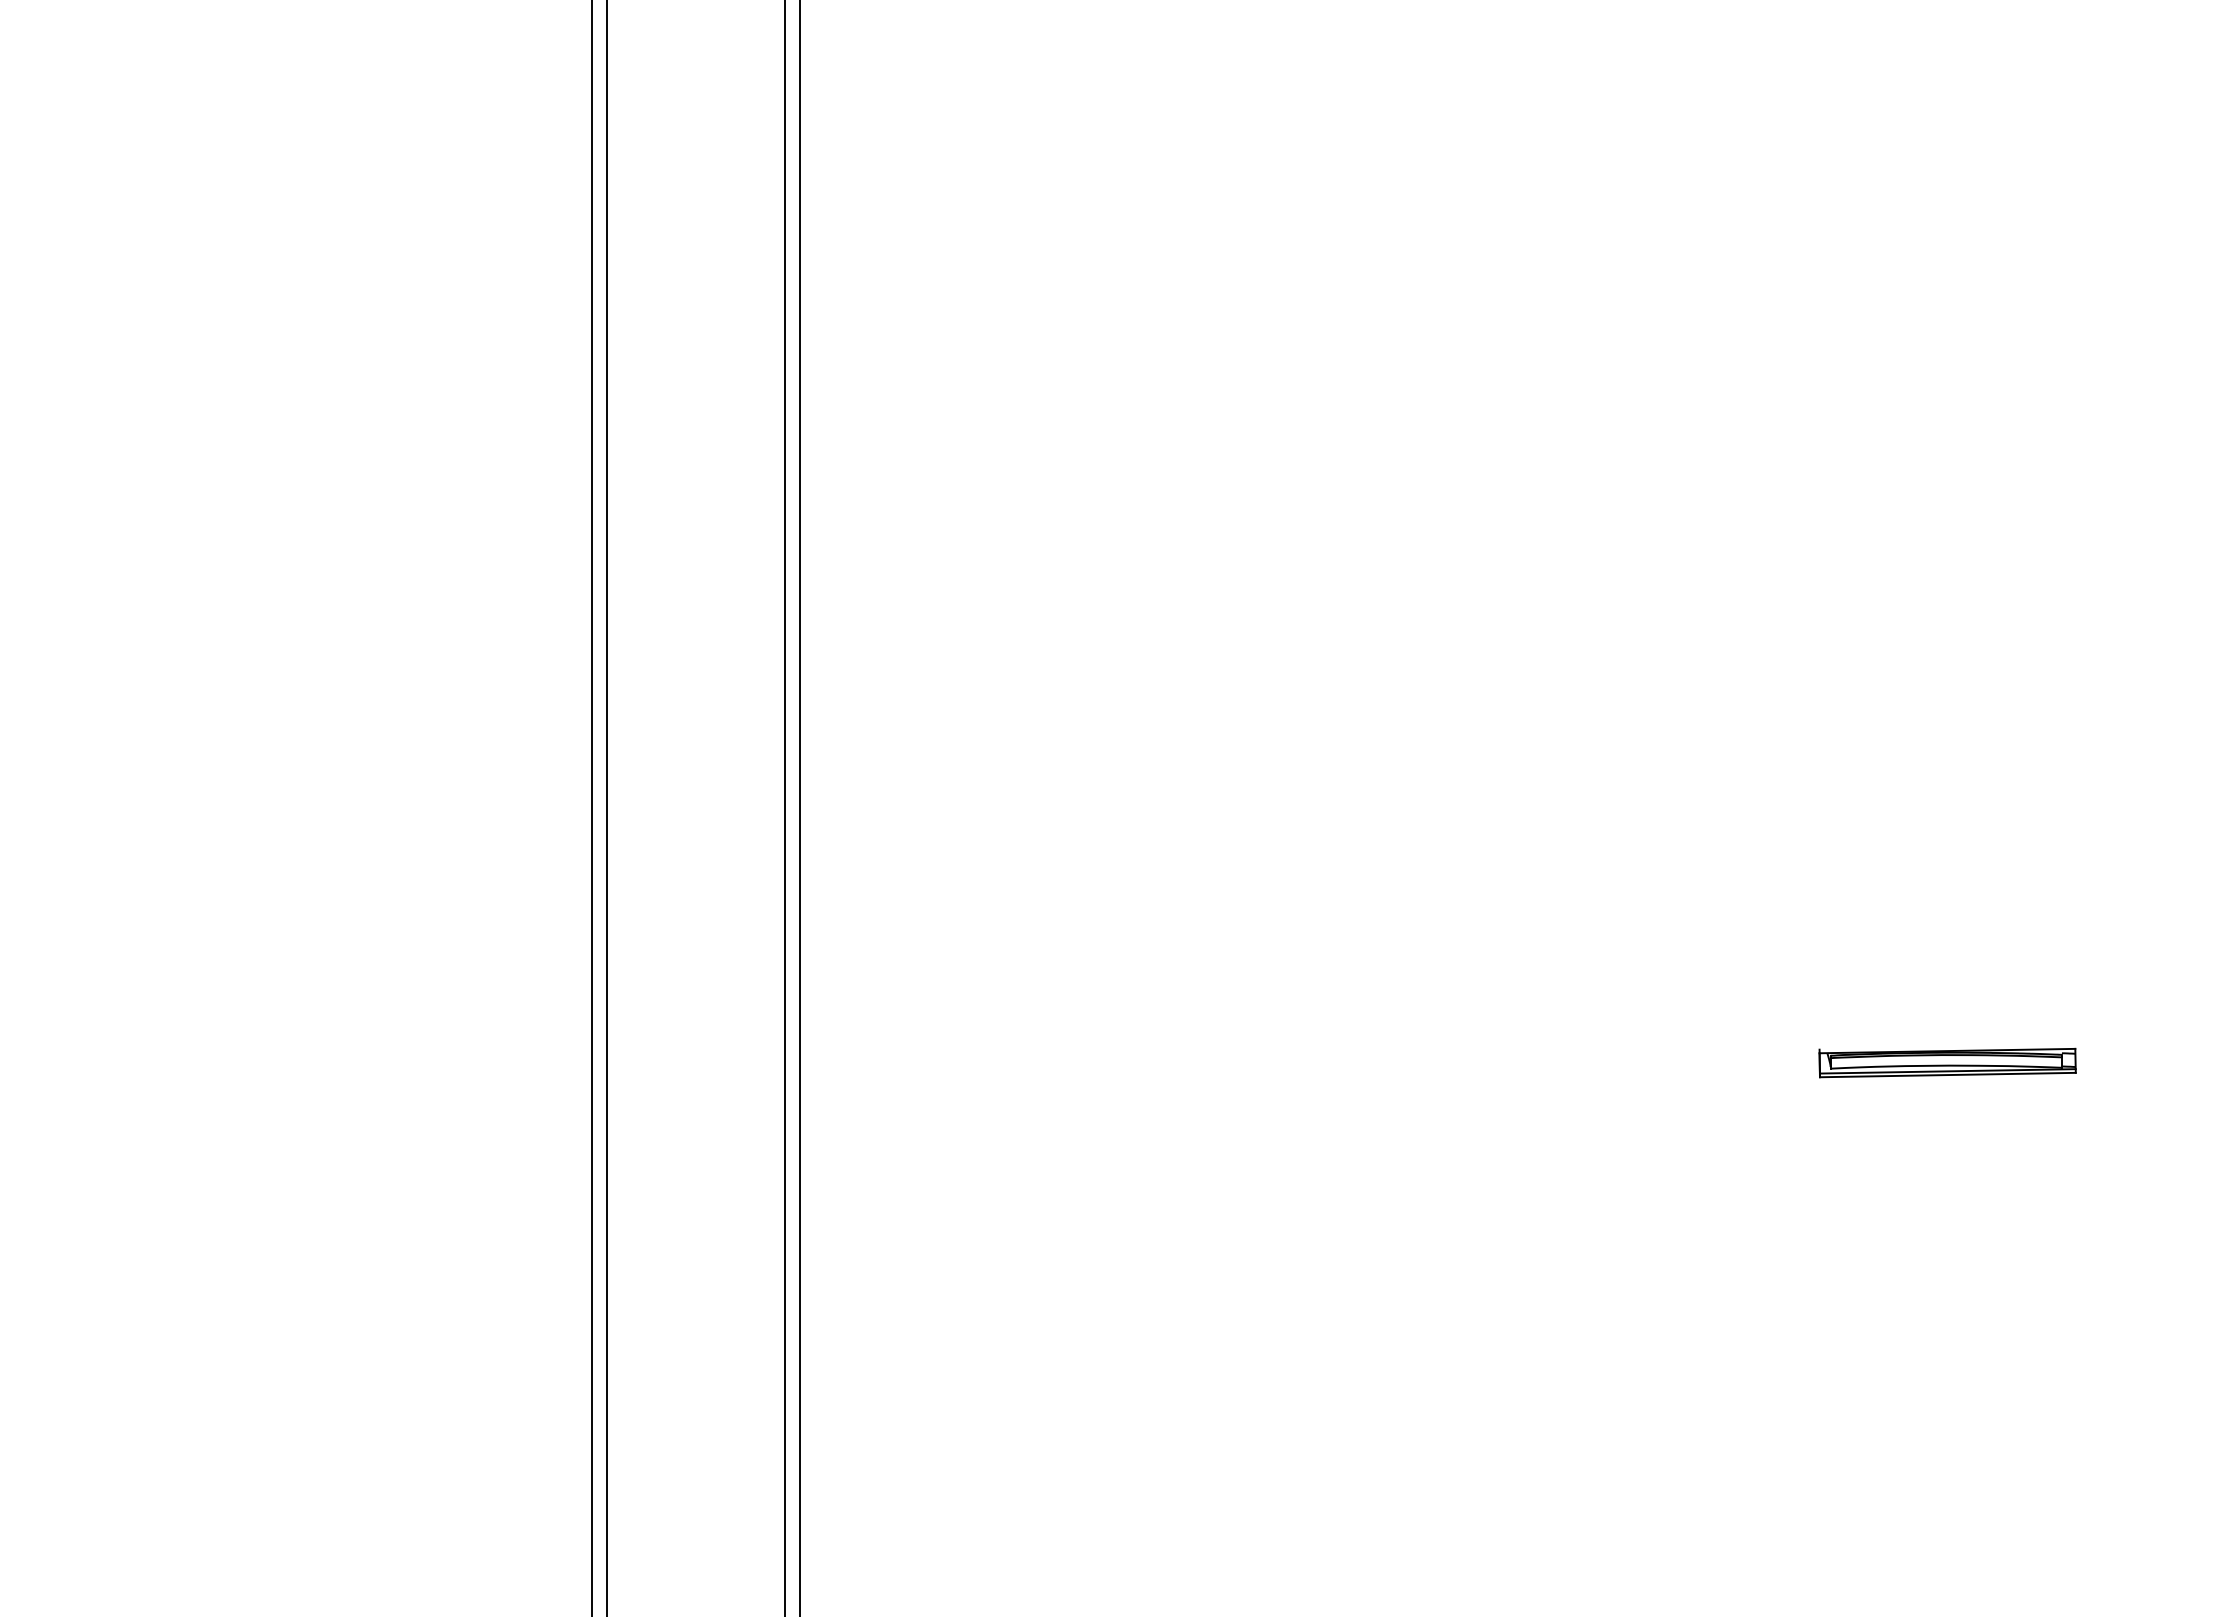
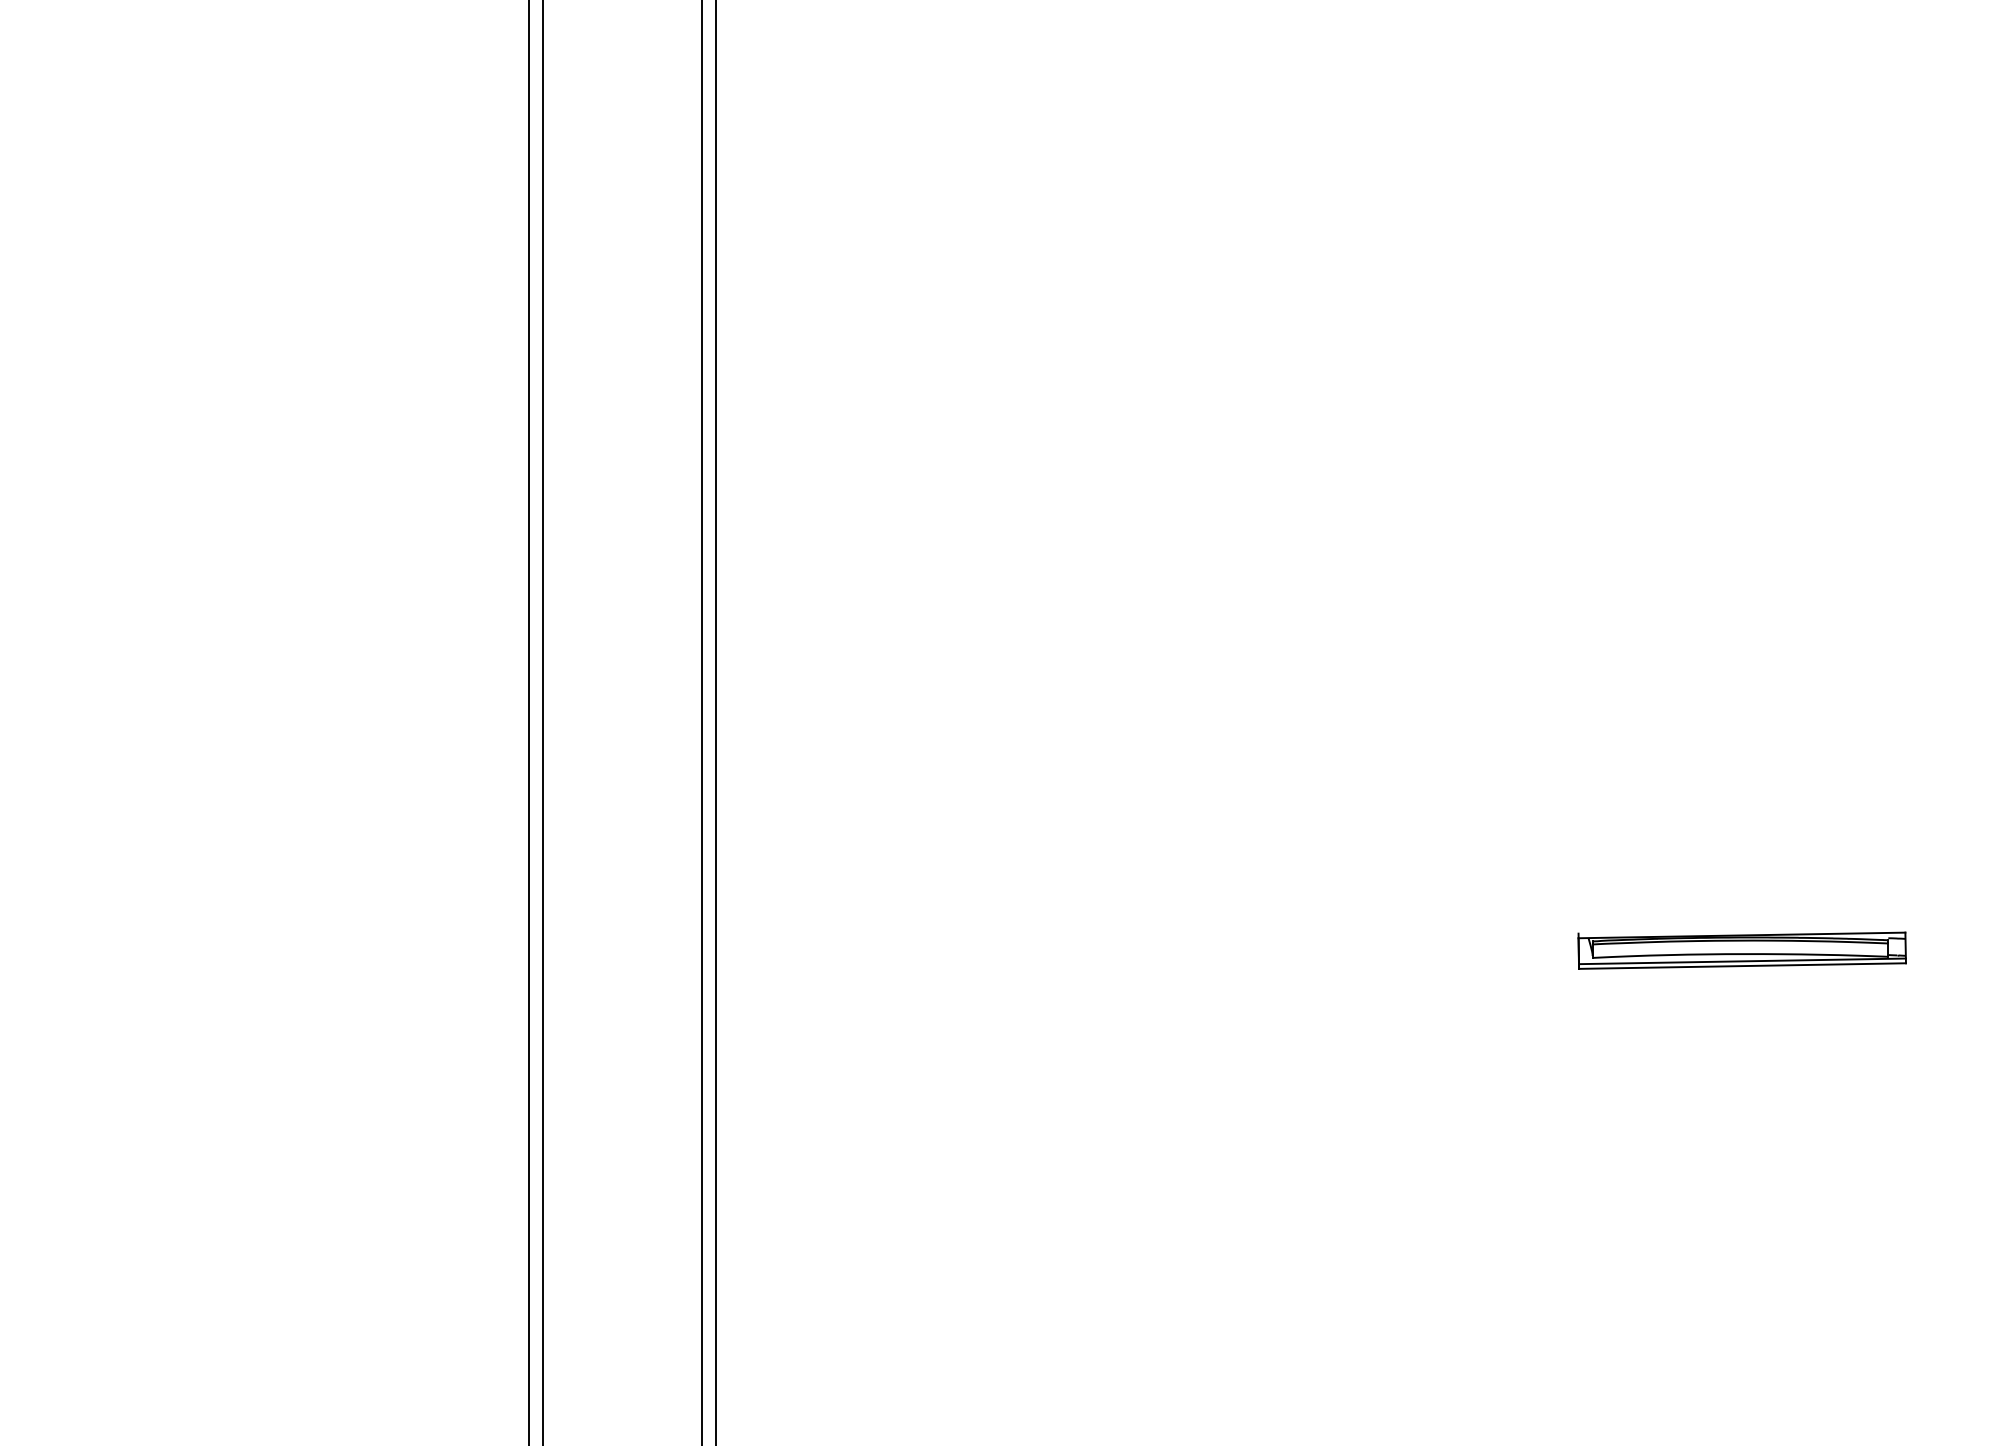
part: (1947, 1062) -> (1742, 950), size x1.43

